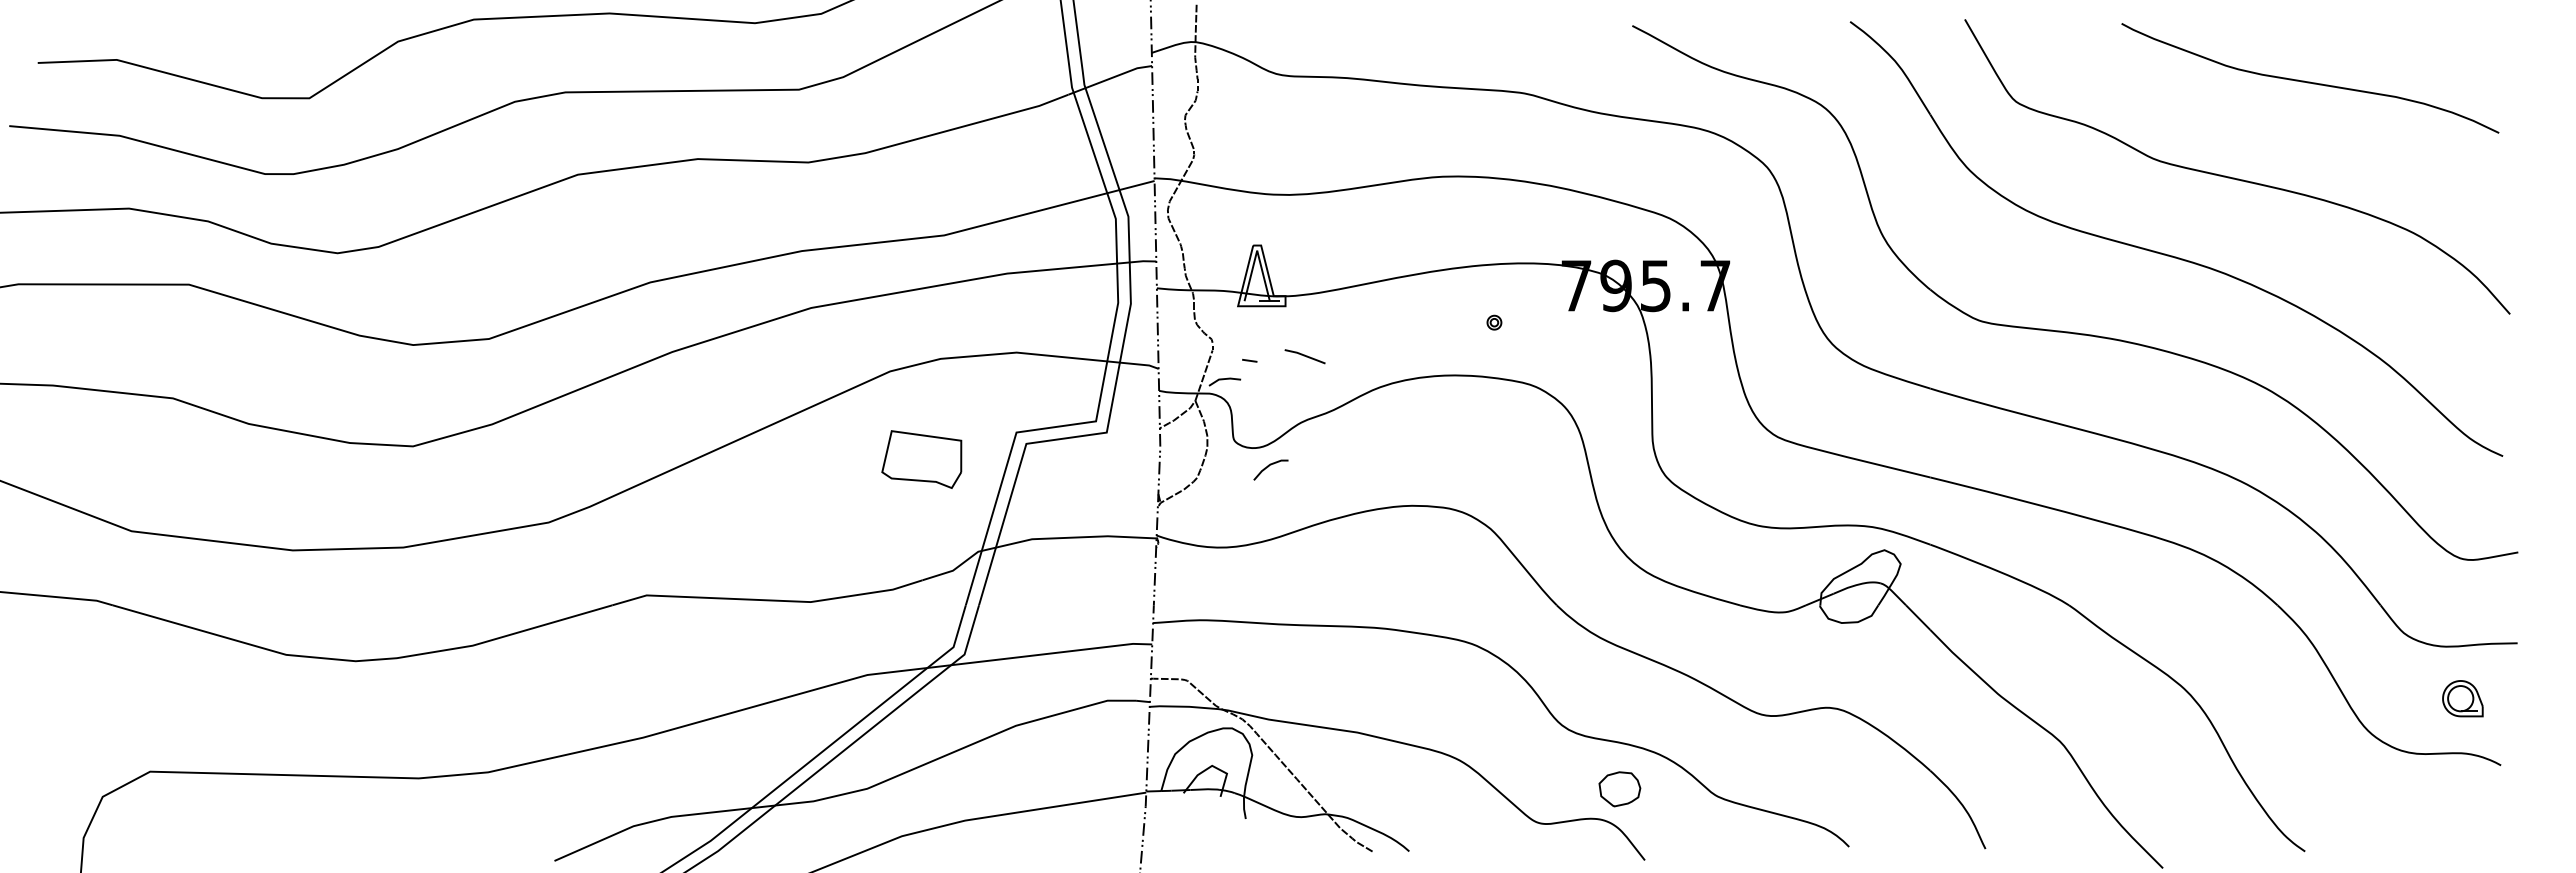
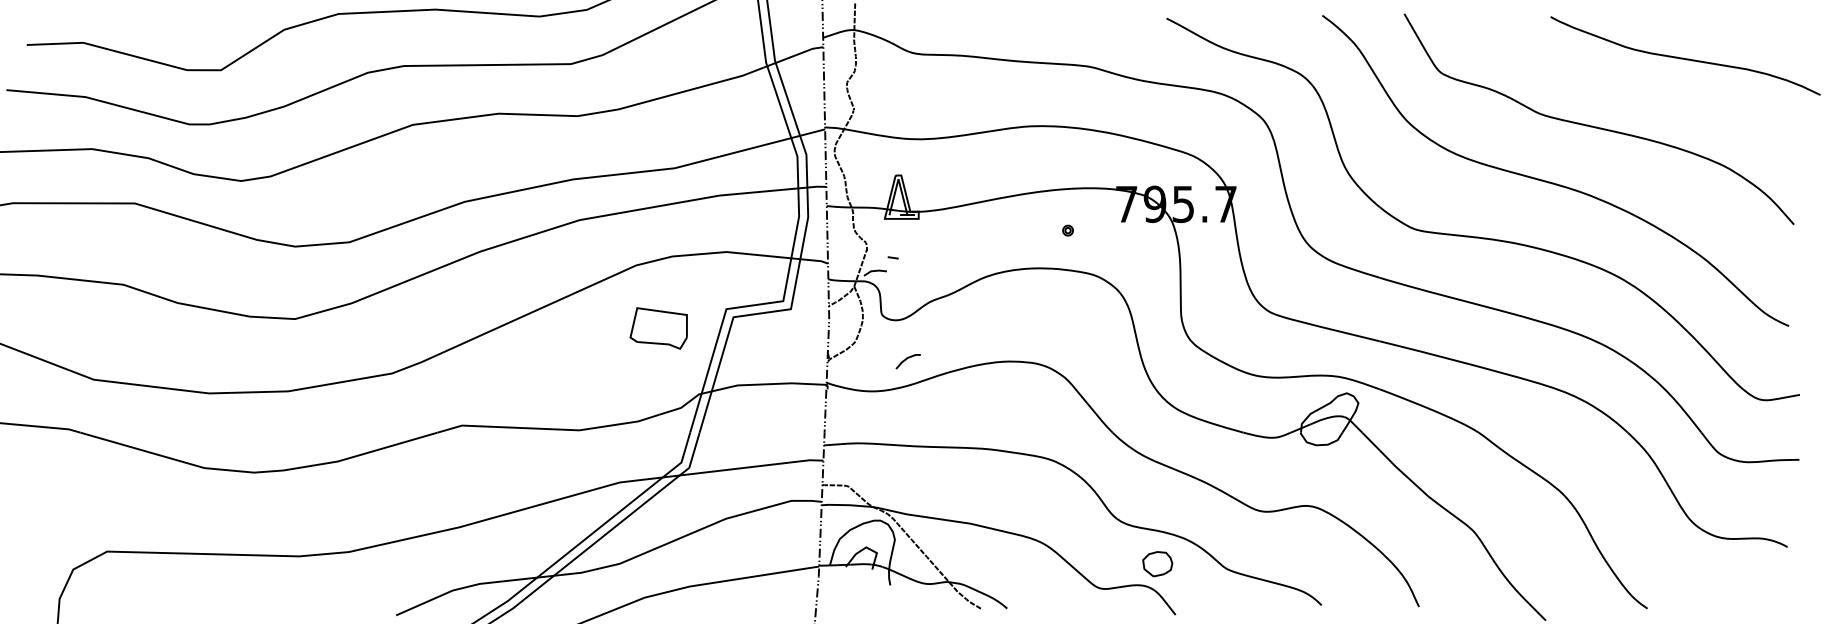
curve: (2310, 81) -> (1685, 58), moved
line: (1304, 356) -> (932, 254), removed
curve: (1268, 467) -> (906, 359), moved
part: (2462, 698) -> (1760, 499), removed

